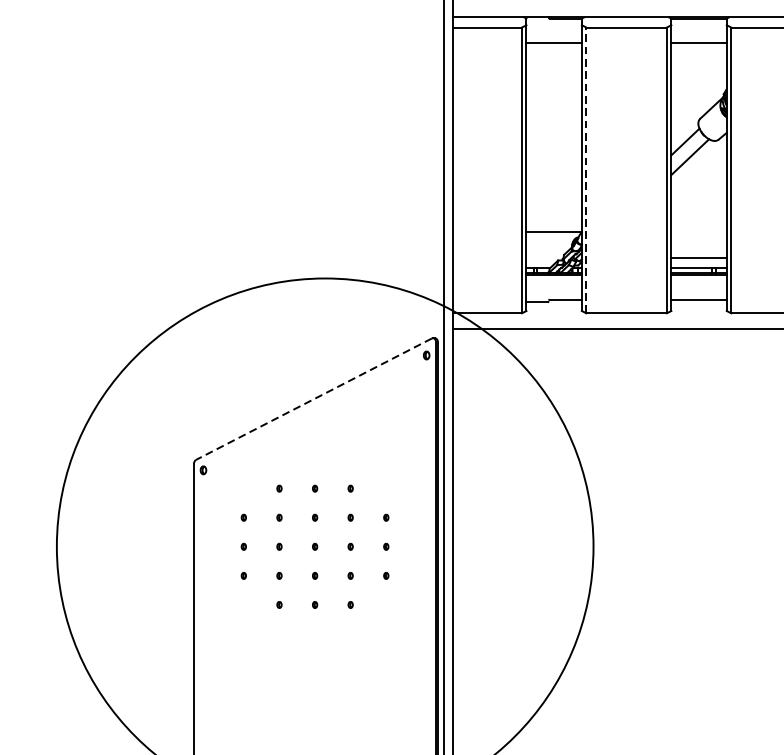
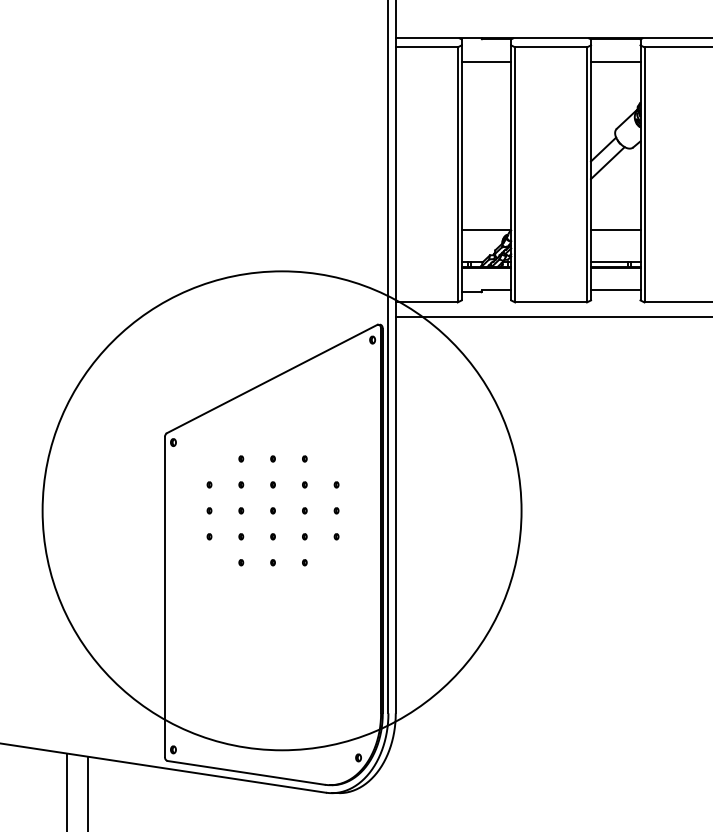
line: (586, 169) -> (515, 174), dashed -> solid
line: (698, 257) -> (615, 229), moved
line: (313, 399) -> (271, 379), dashed -> solid

